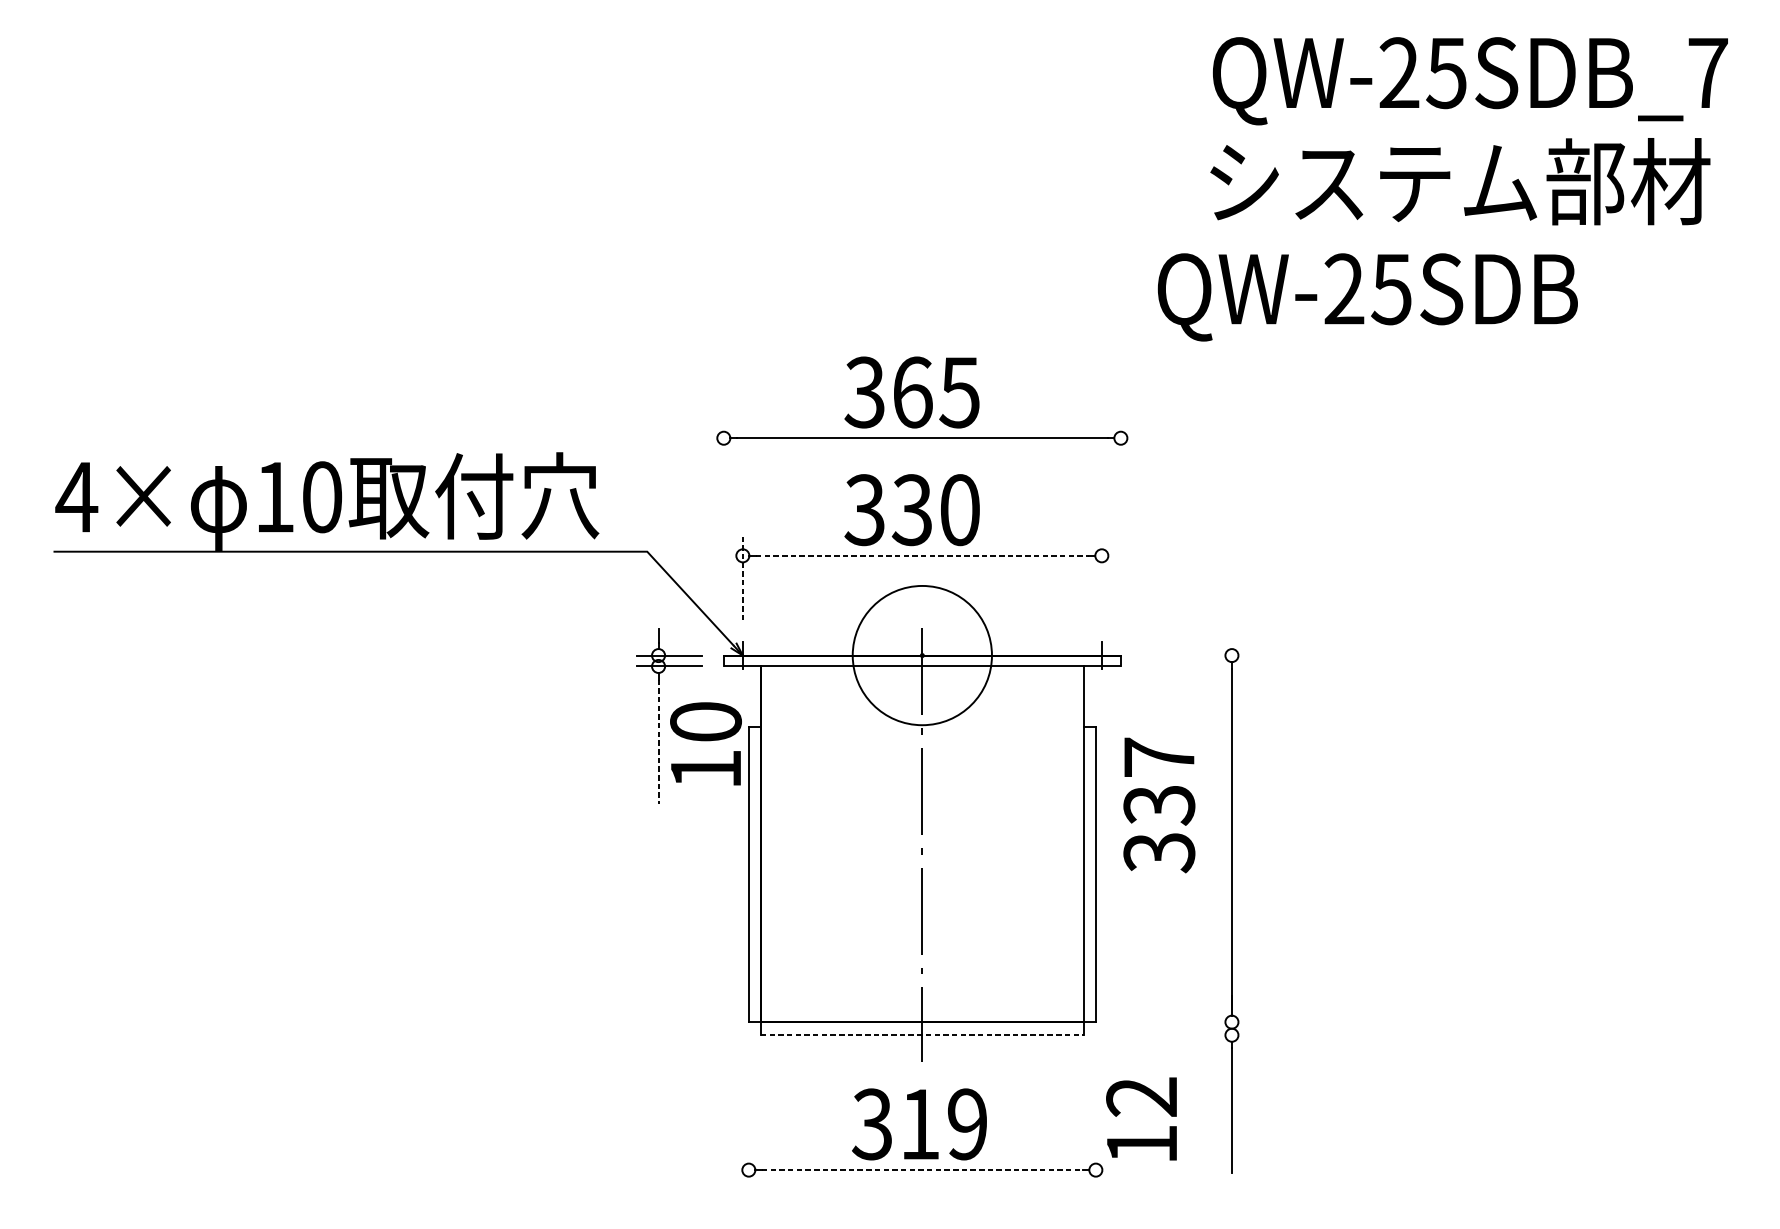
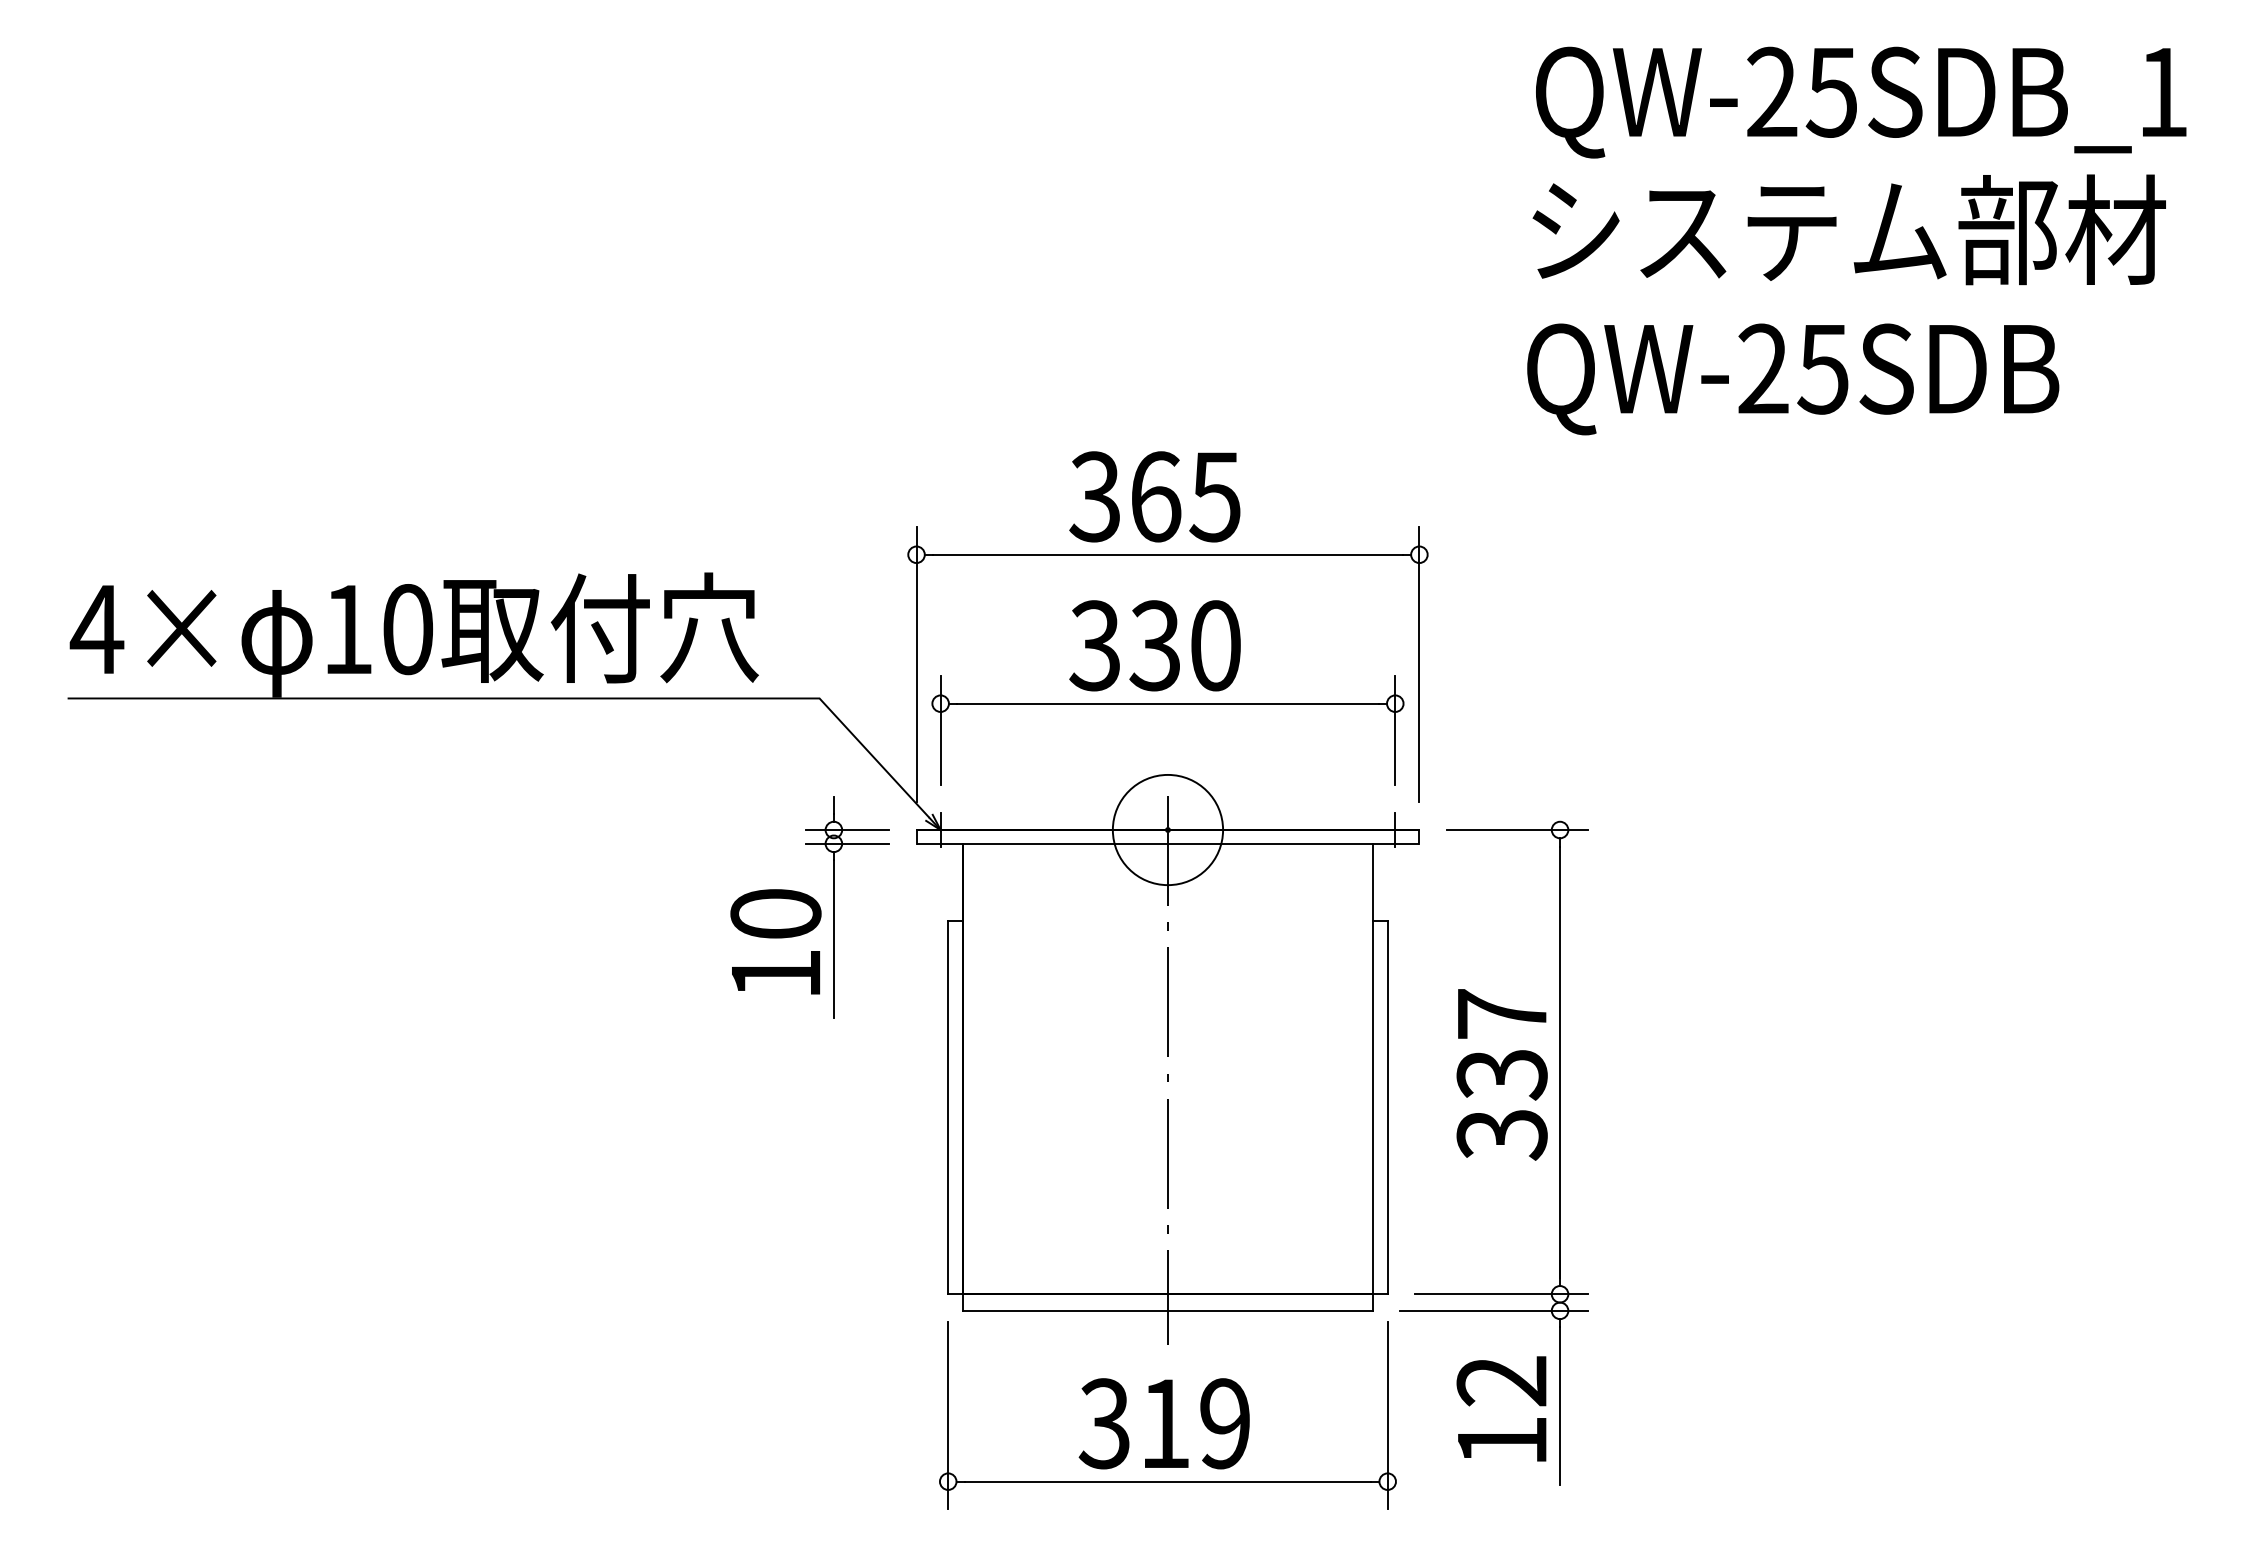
text: (1708, 73) -> (2163, 92), QW-25SDB_7 -> QW-25SDB_1
text: (1368, 297) -> (1793, 379), moved
line: (723, 524) -> (916, 664), added
line: (1120, 524) -> (1419, 664), added
line: (921, 555) -> (1167, 703), dashed -> solid
line: (742, 576) -> (940, 730), dashed -> solid
line: (1102, 576) -> (1395, 730), added
circle: (921, 655) -> (1167, 829), size x0.62
line: (1197, 655) -> (1516, 830), added
line: (658, 742) -> (833, 939), dashed -> solid
text: (705, 743) -> (775, 941), moved
text: (1158, 805) -> (1501, 1074), moved
line: (1185, 1022) -> (1501, 1294), added
line: (921, 1034) -> (1167, 1310), dashed -> solid
line: (1179, 1034) -> (1493, 1310), added
line: (749, 1117) -> (948, 1415), added
line: (1095, 1117) -> (1387, 1415), added
text: (1141, 1118) -> (1501, 1408), moved
line: (922, 1169) -> (1168, 1481), dashed -> solid

